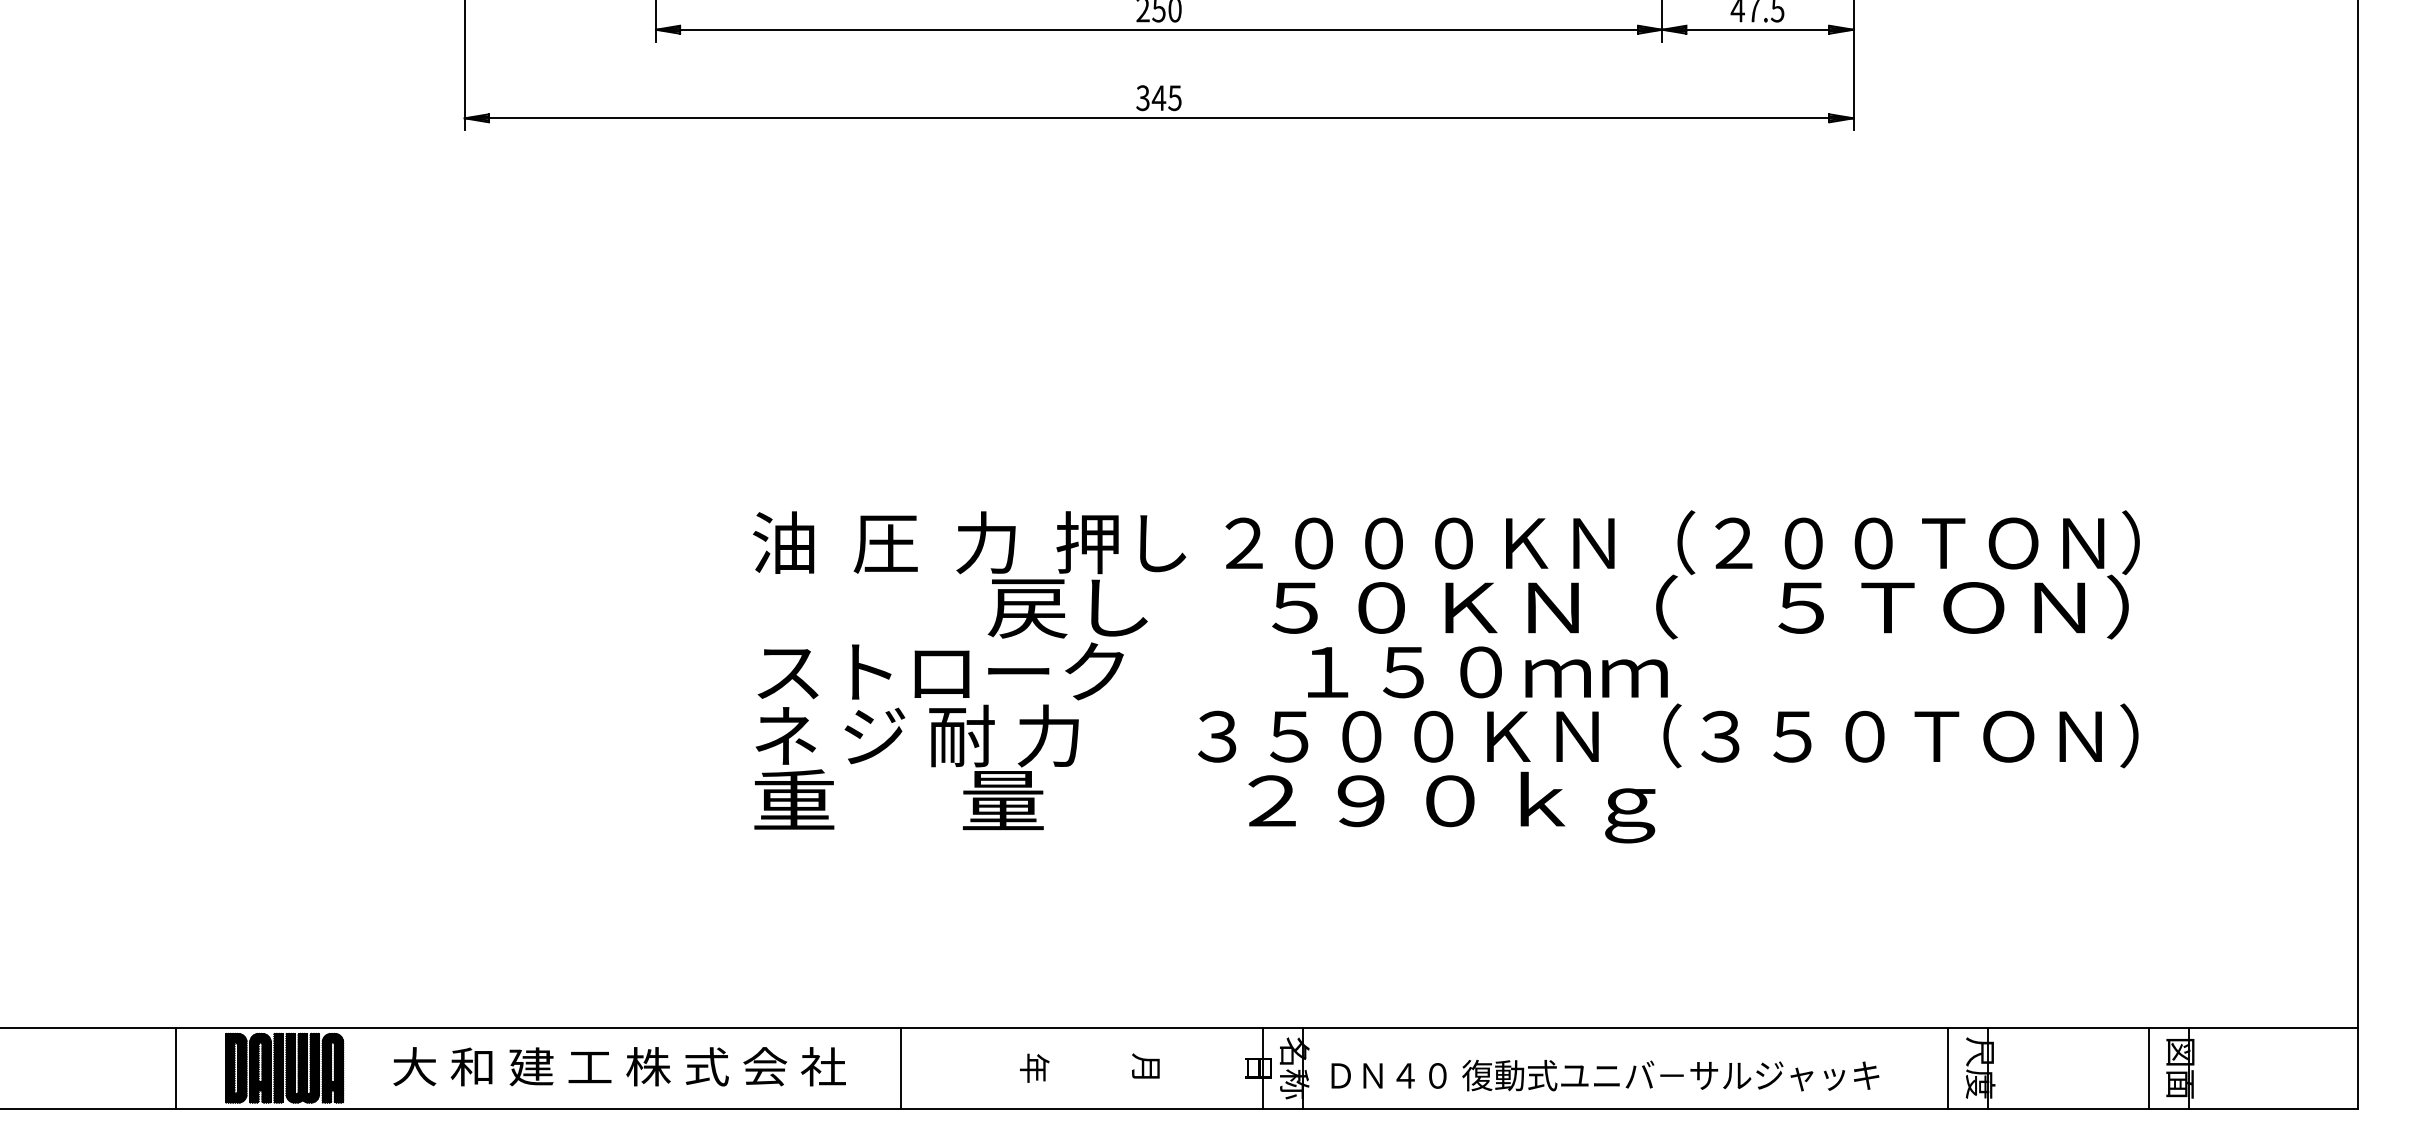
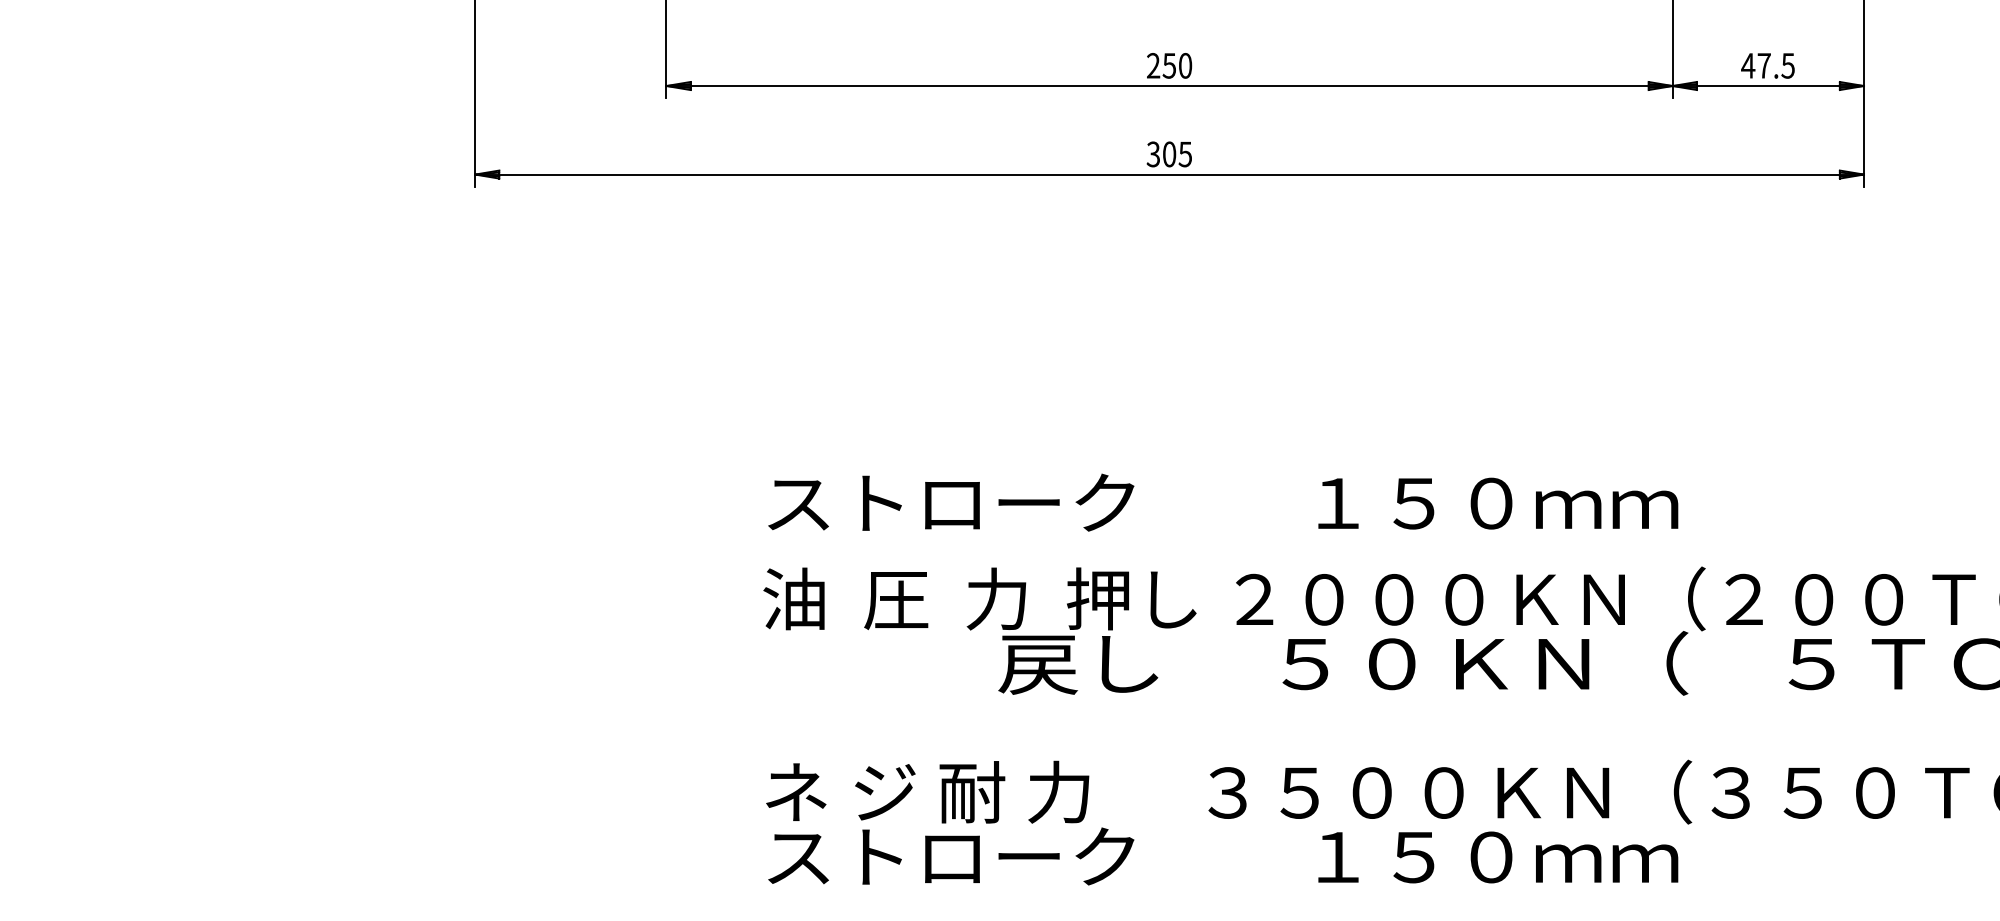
text: (1158, 98) -> (1168, 154), 345 -> 305
text: (1212, 671) -> (1222, 502), moved
text: (1210, 806) -> (1220, 862), 重      量         ２９０ｋｇ -> ストローク         １５０ｍｍ

